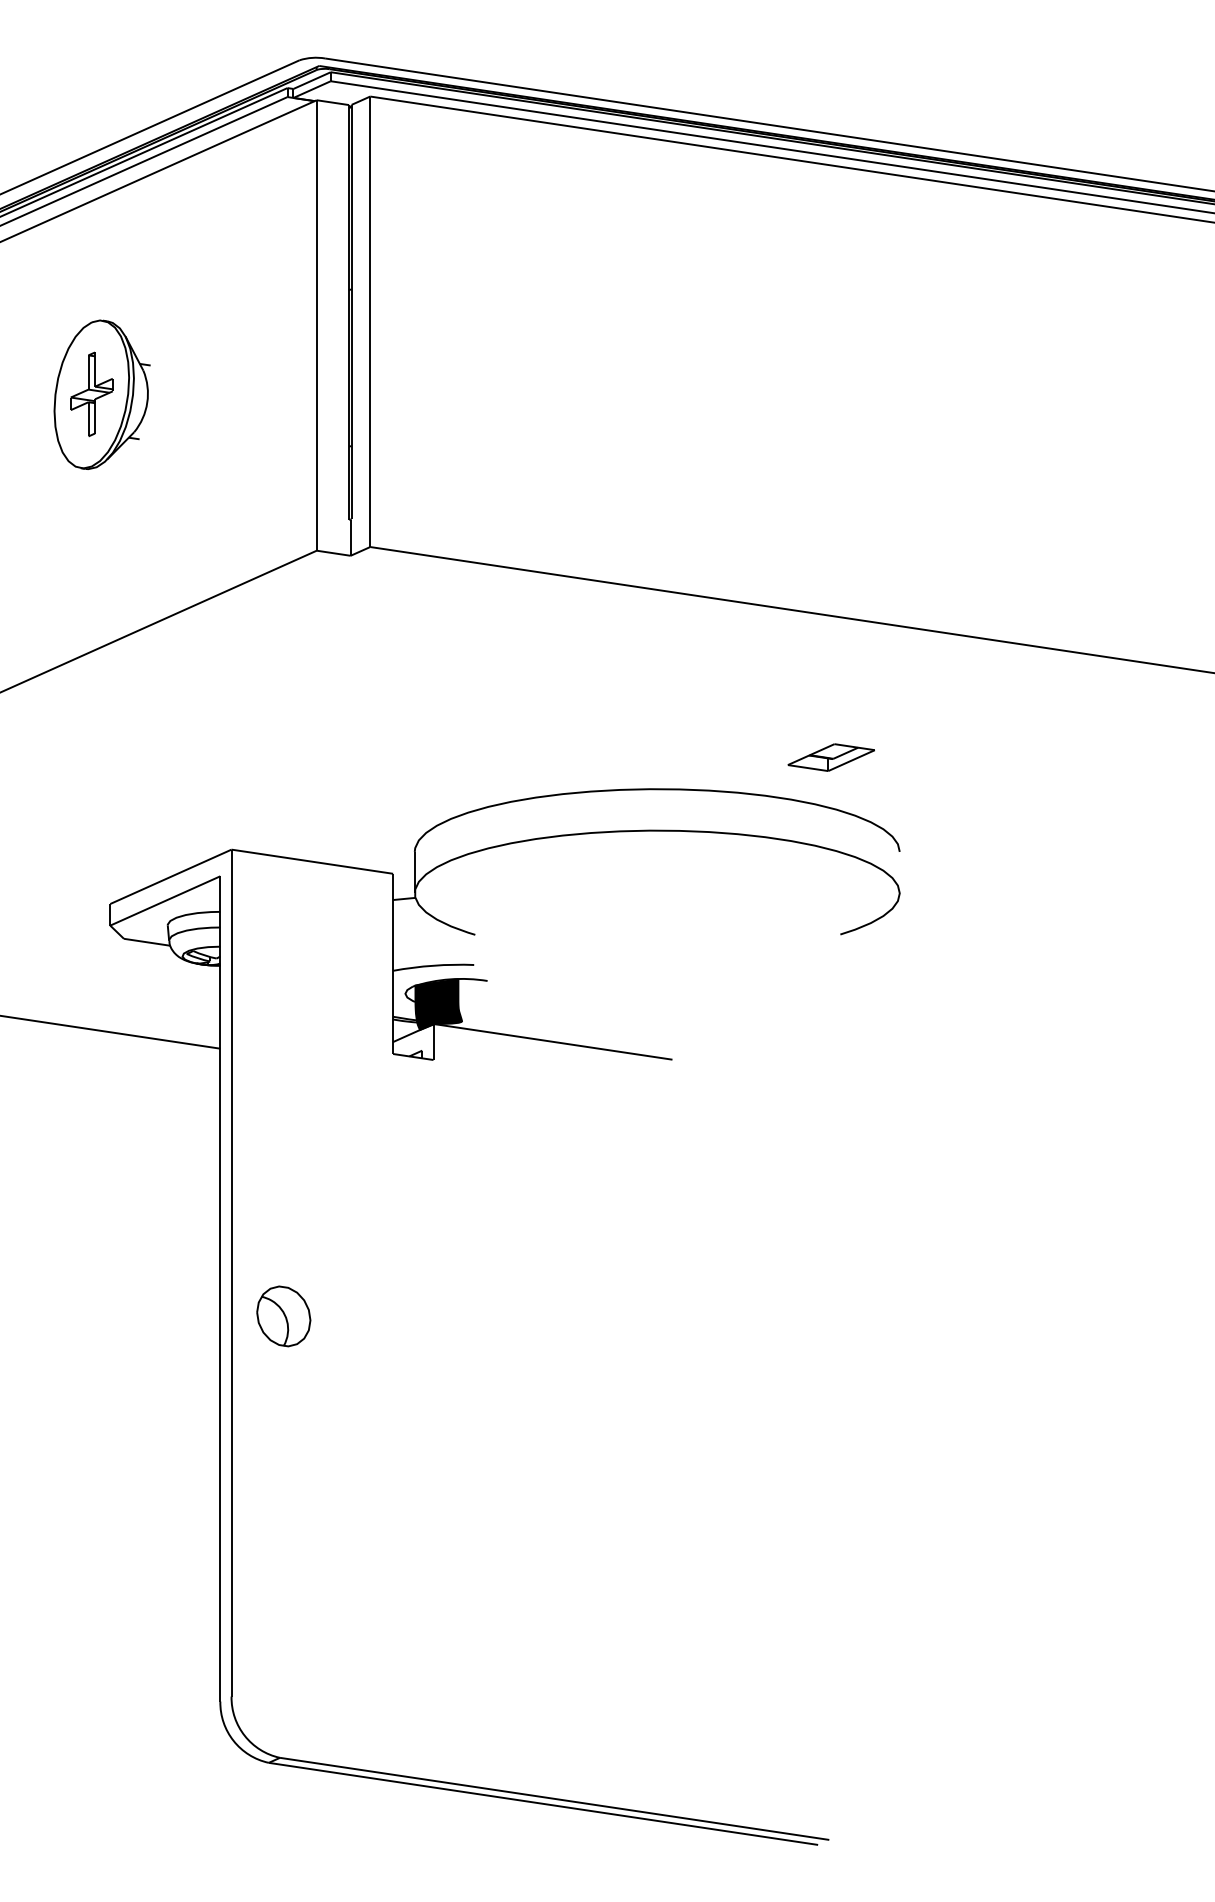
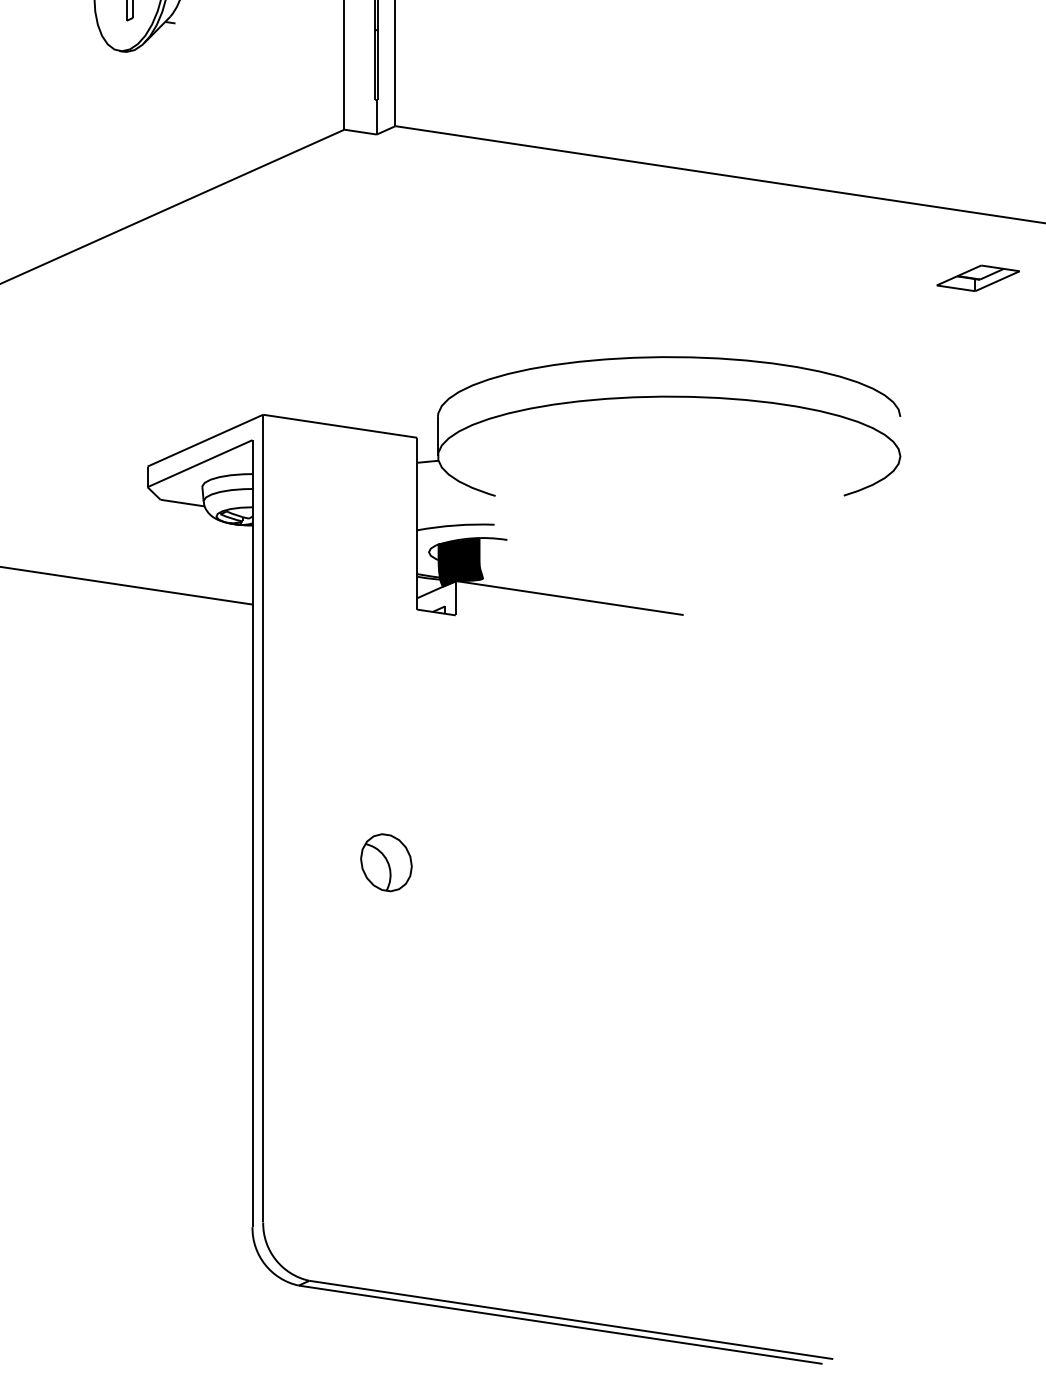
part: (830, 757) -> (977, 278), moved
part: (283, 1316) -> (386, 862), moved

